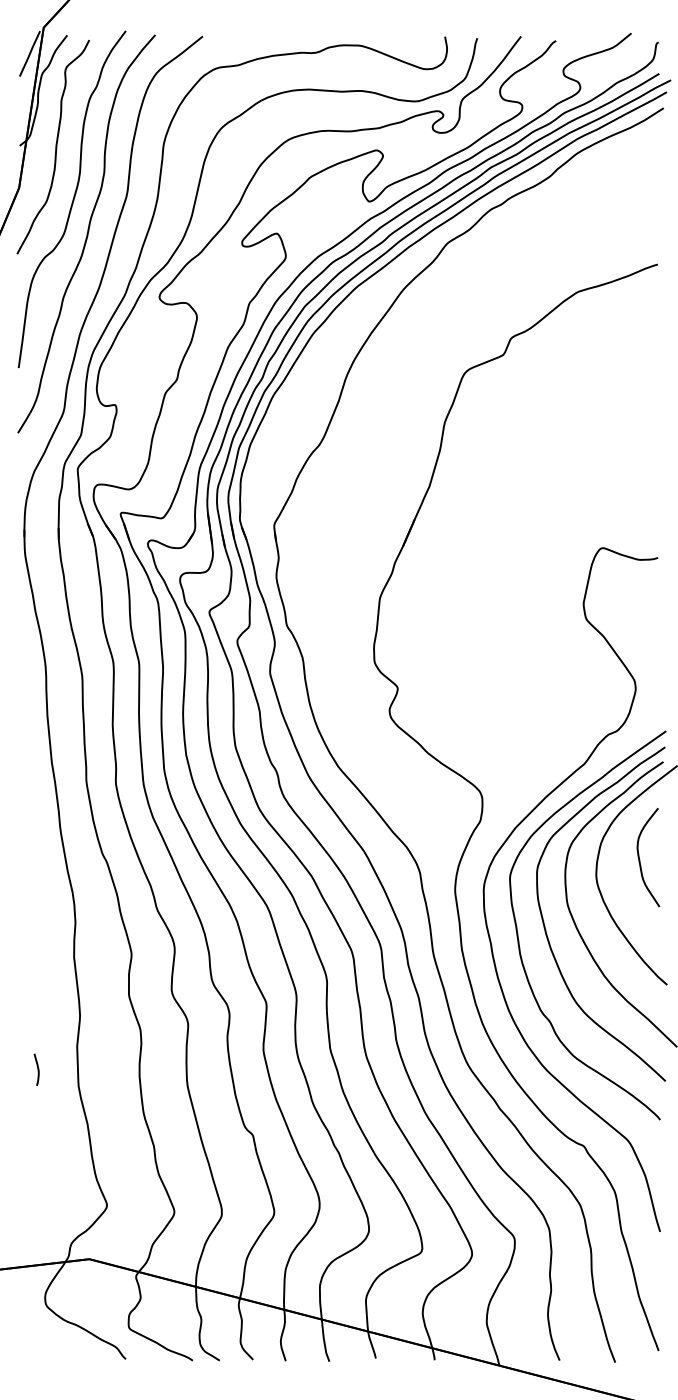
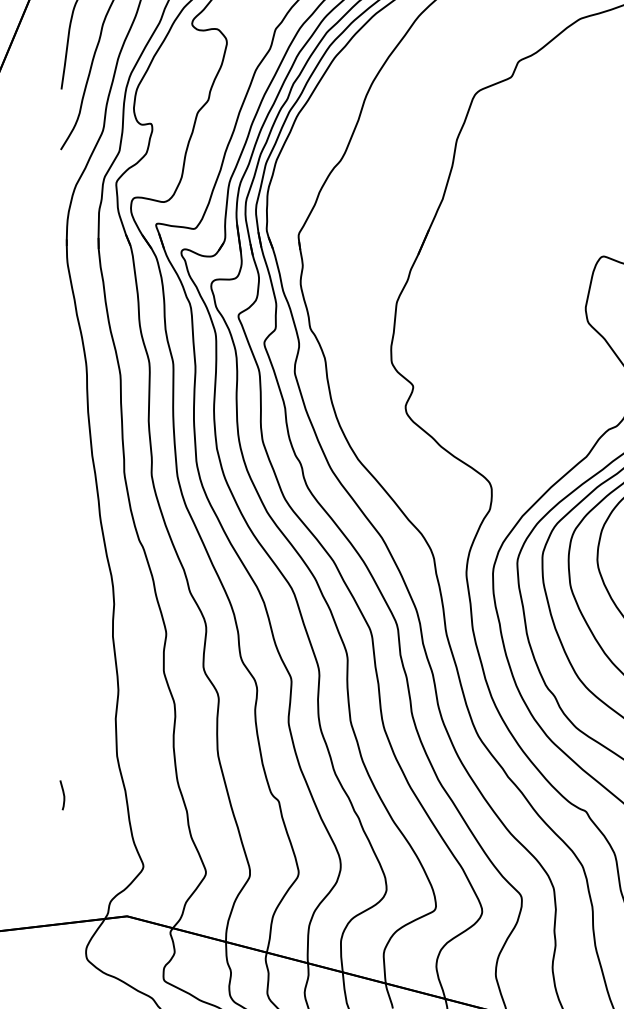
curve: (37, 1069) -> (63, 795), moved

